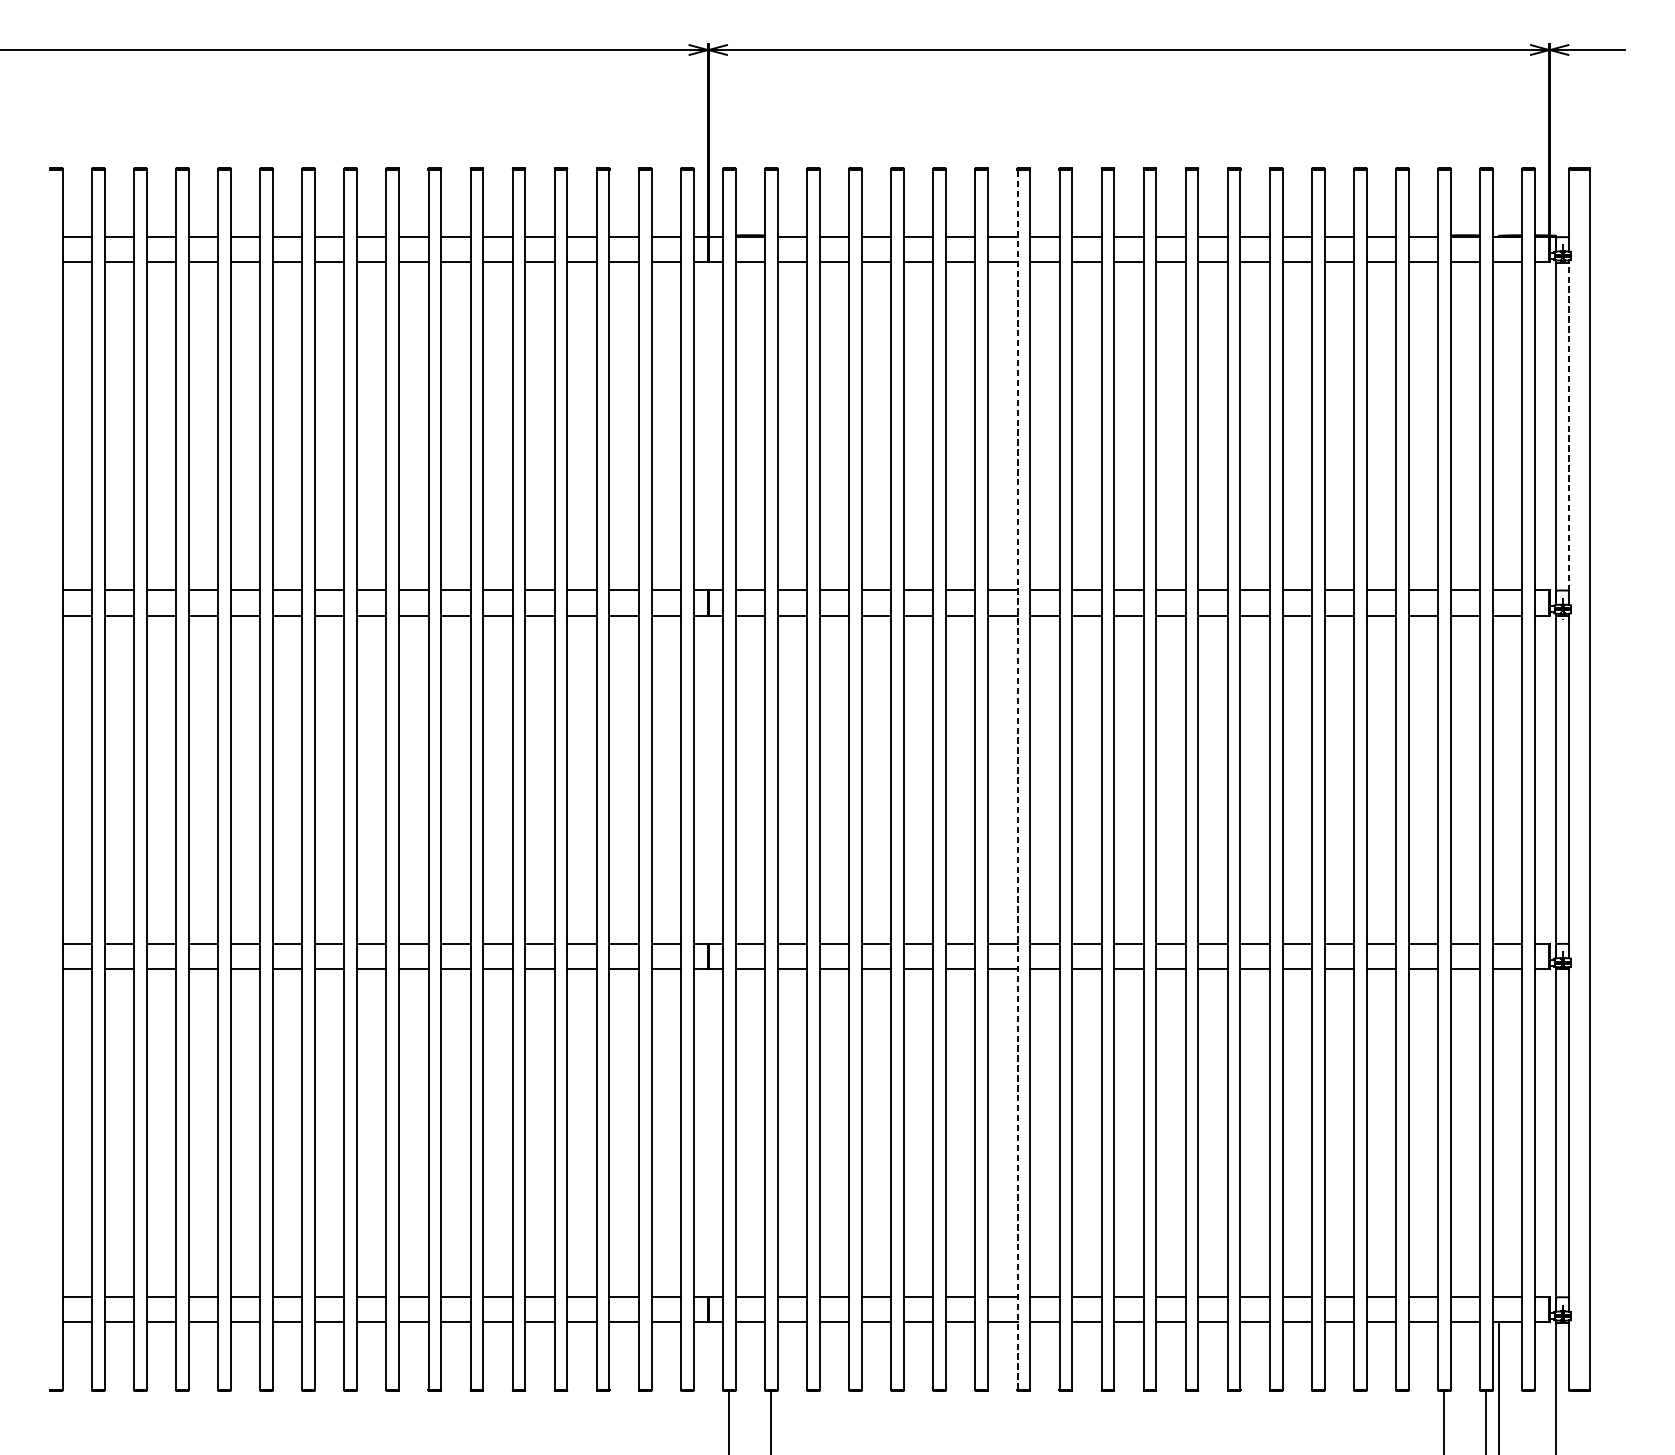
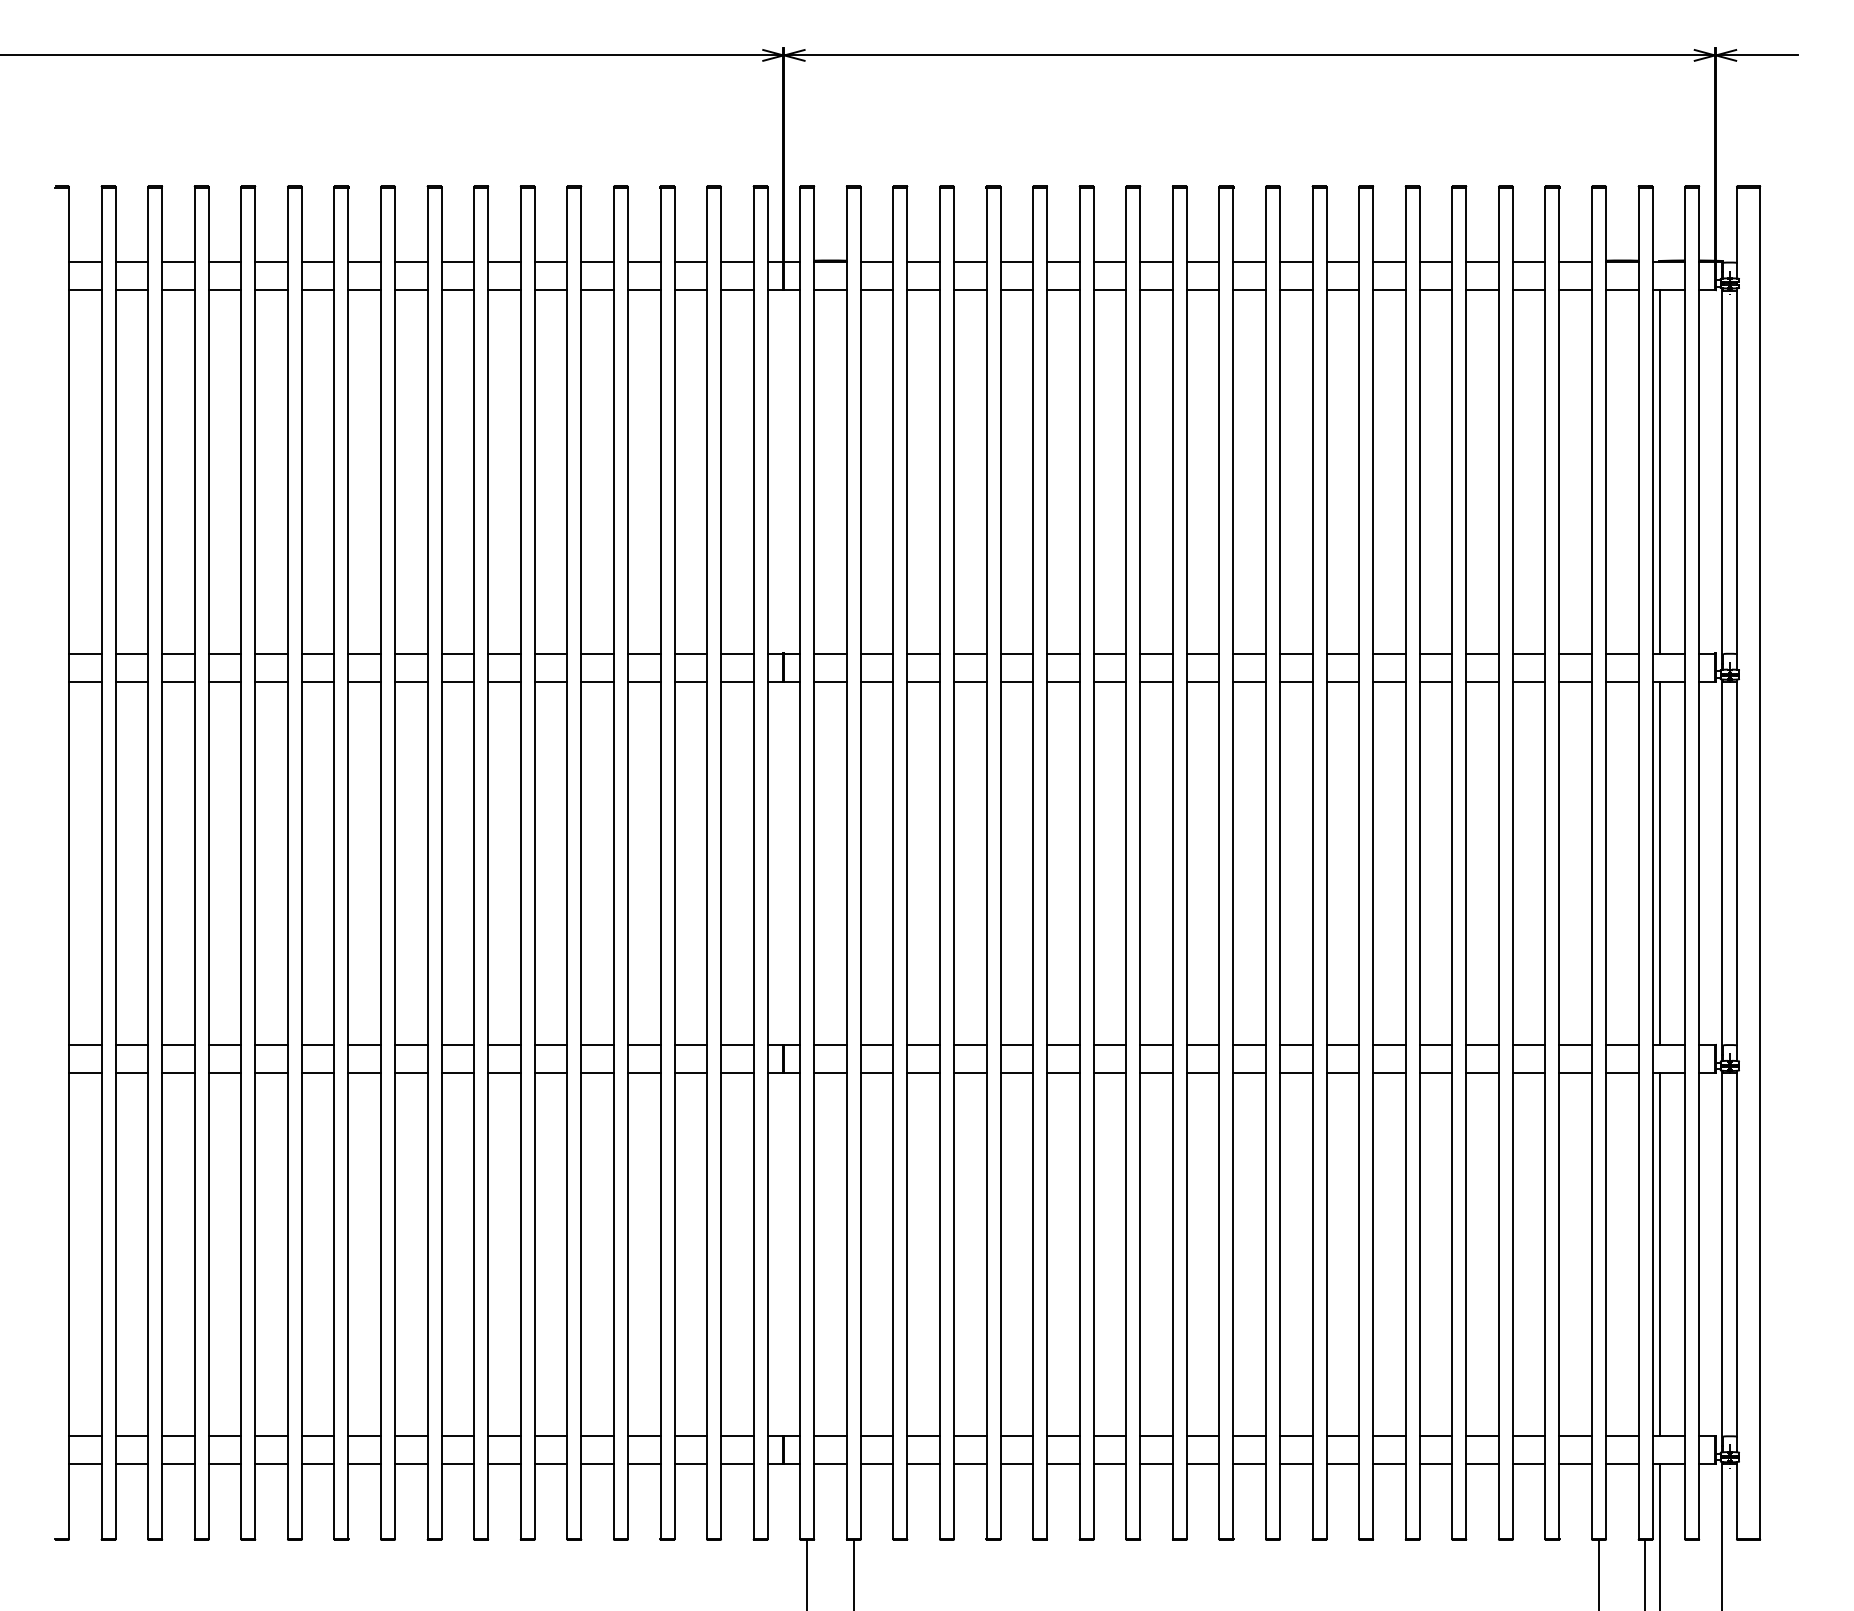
line: (1499, 425) -> (1659, 471), added
line: (1568, 426) -> (1736, 472), dashed -> solid
line: (1017, 778) -> (1126, 862), dashed -> solid
line: (1499, 778) -> (1659, 862), added
line: (1499, 1133) -> (1659, 1254), added

